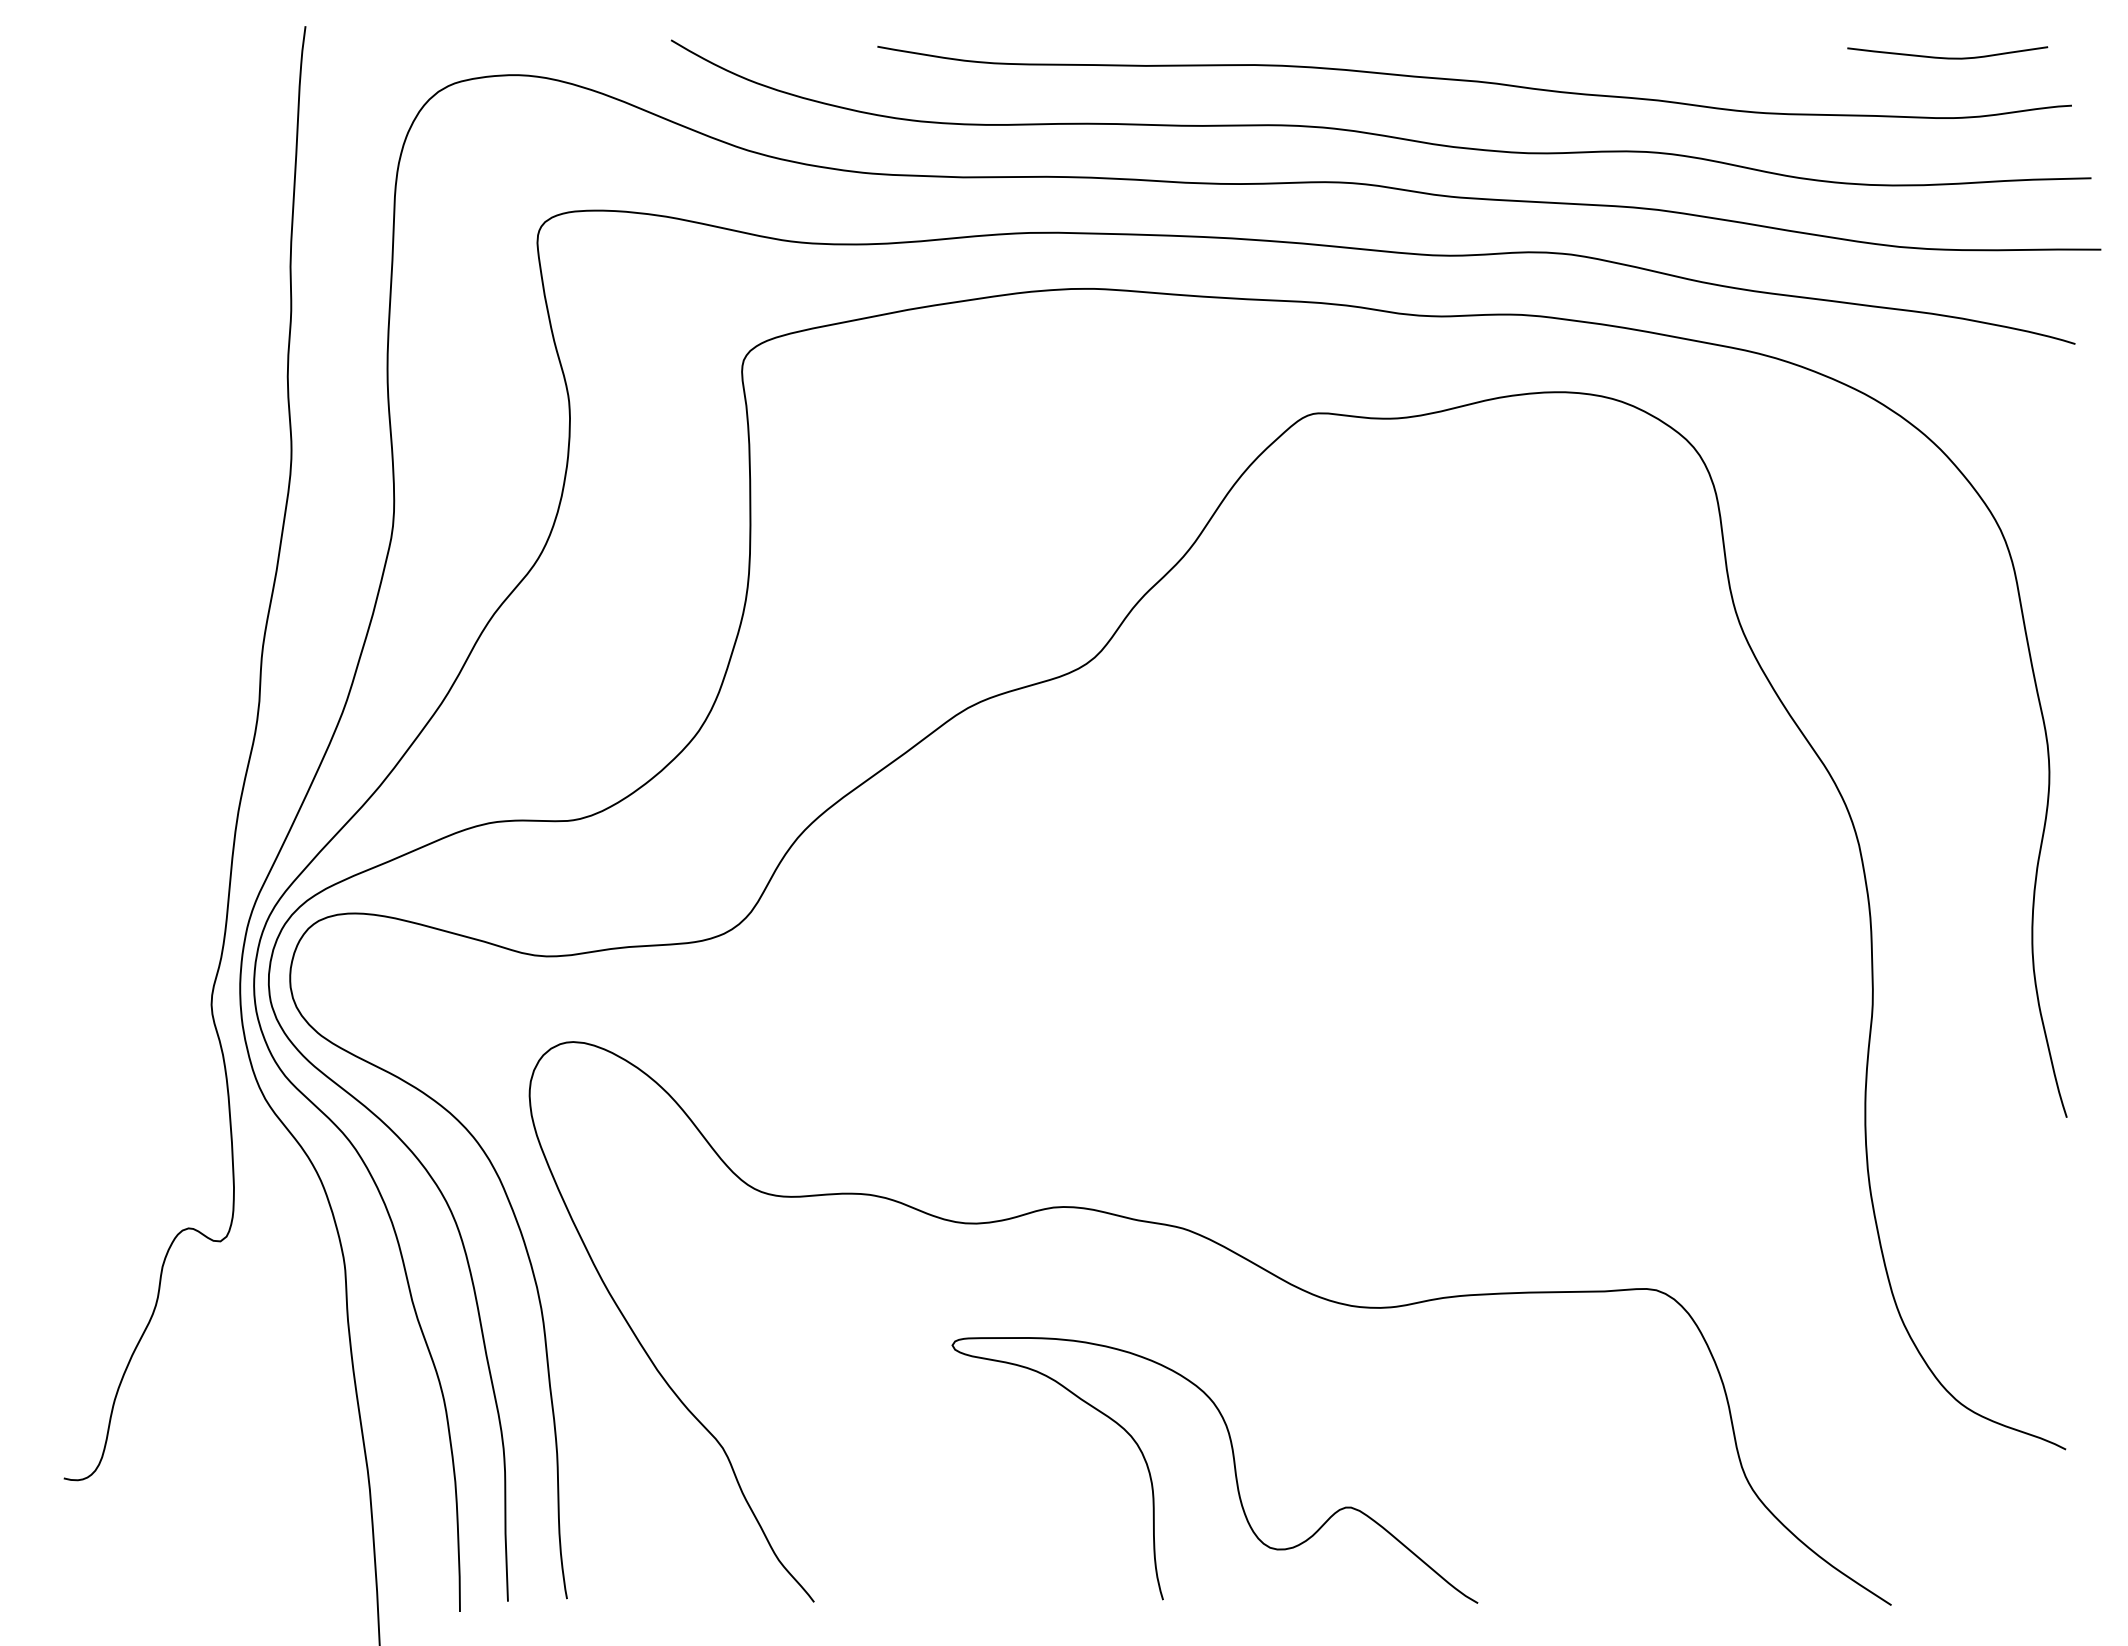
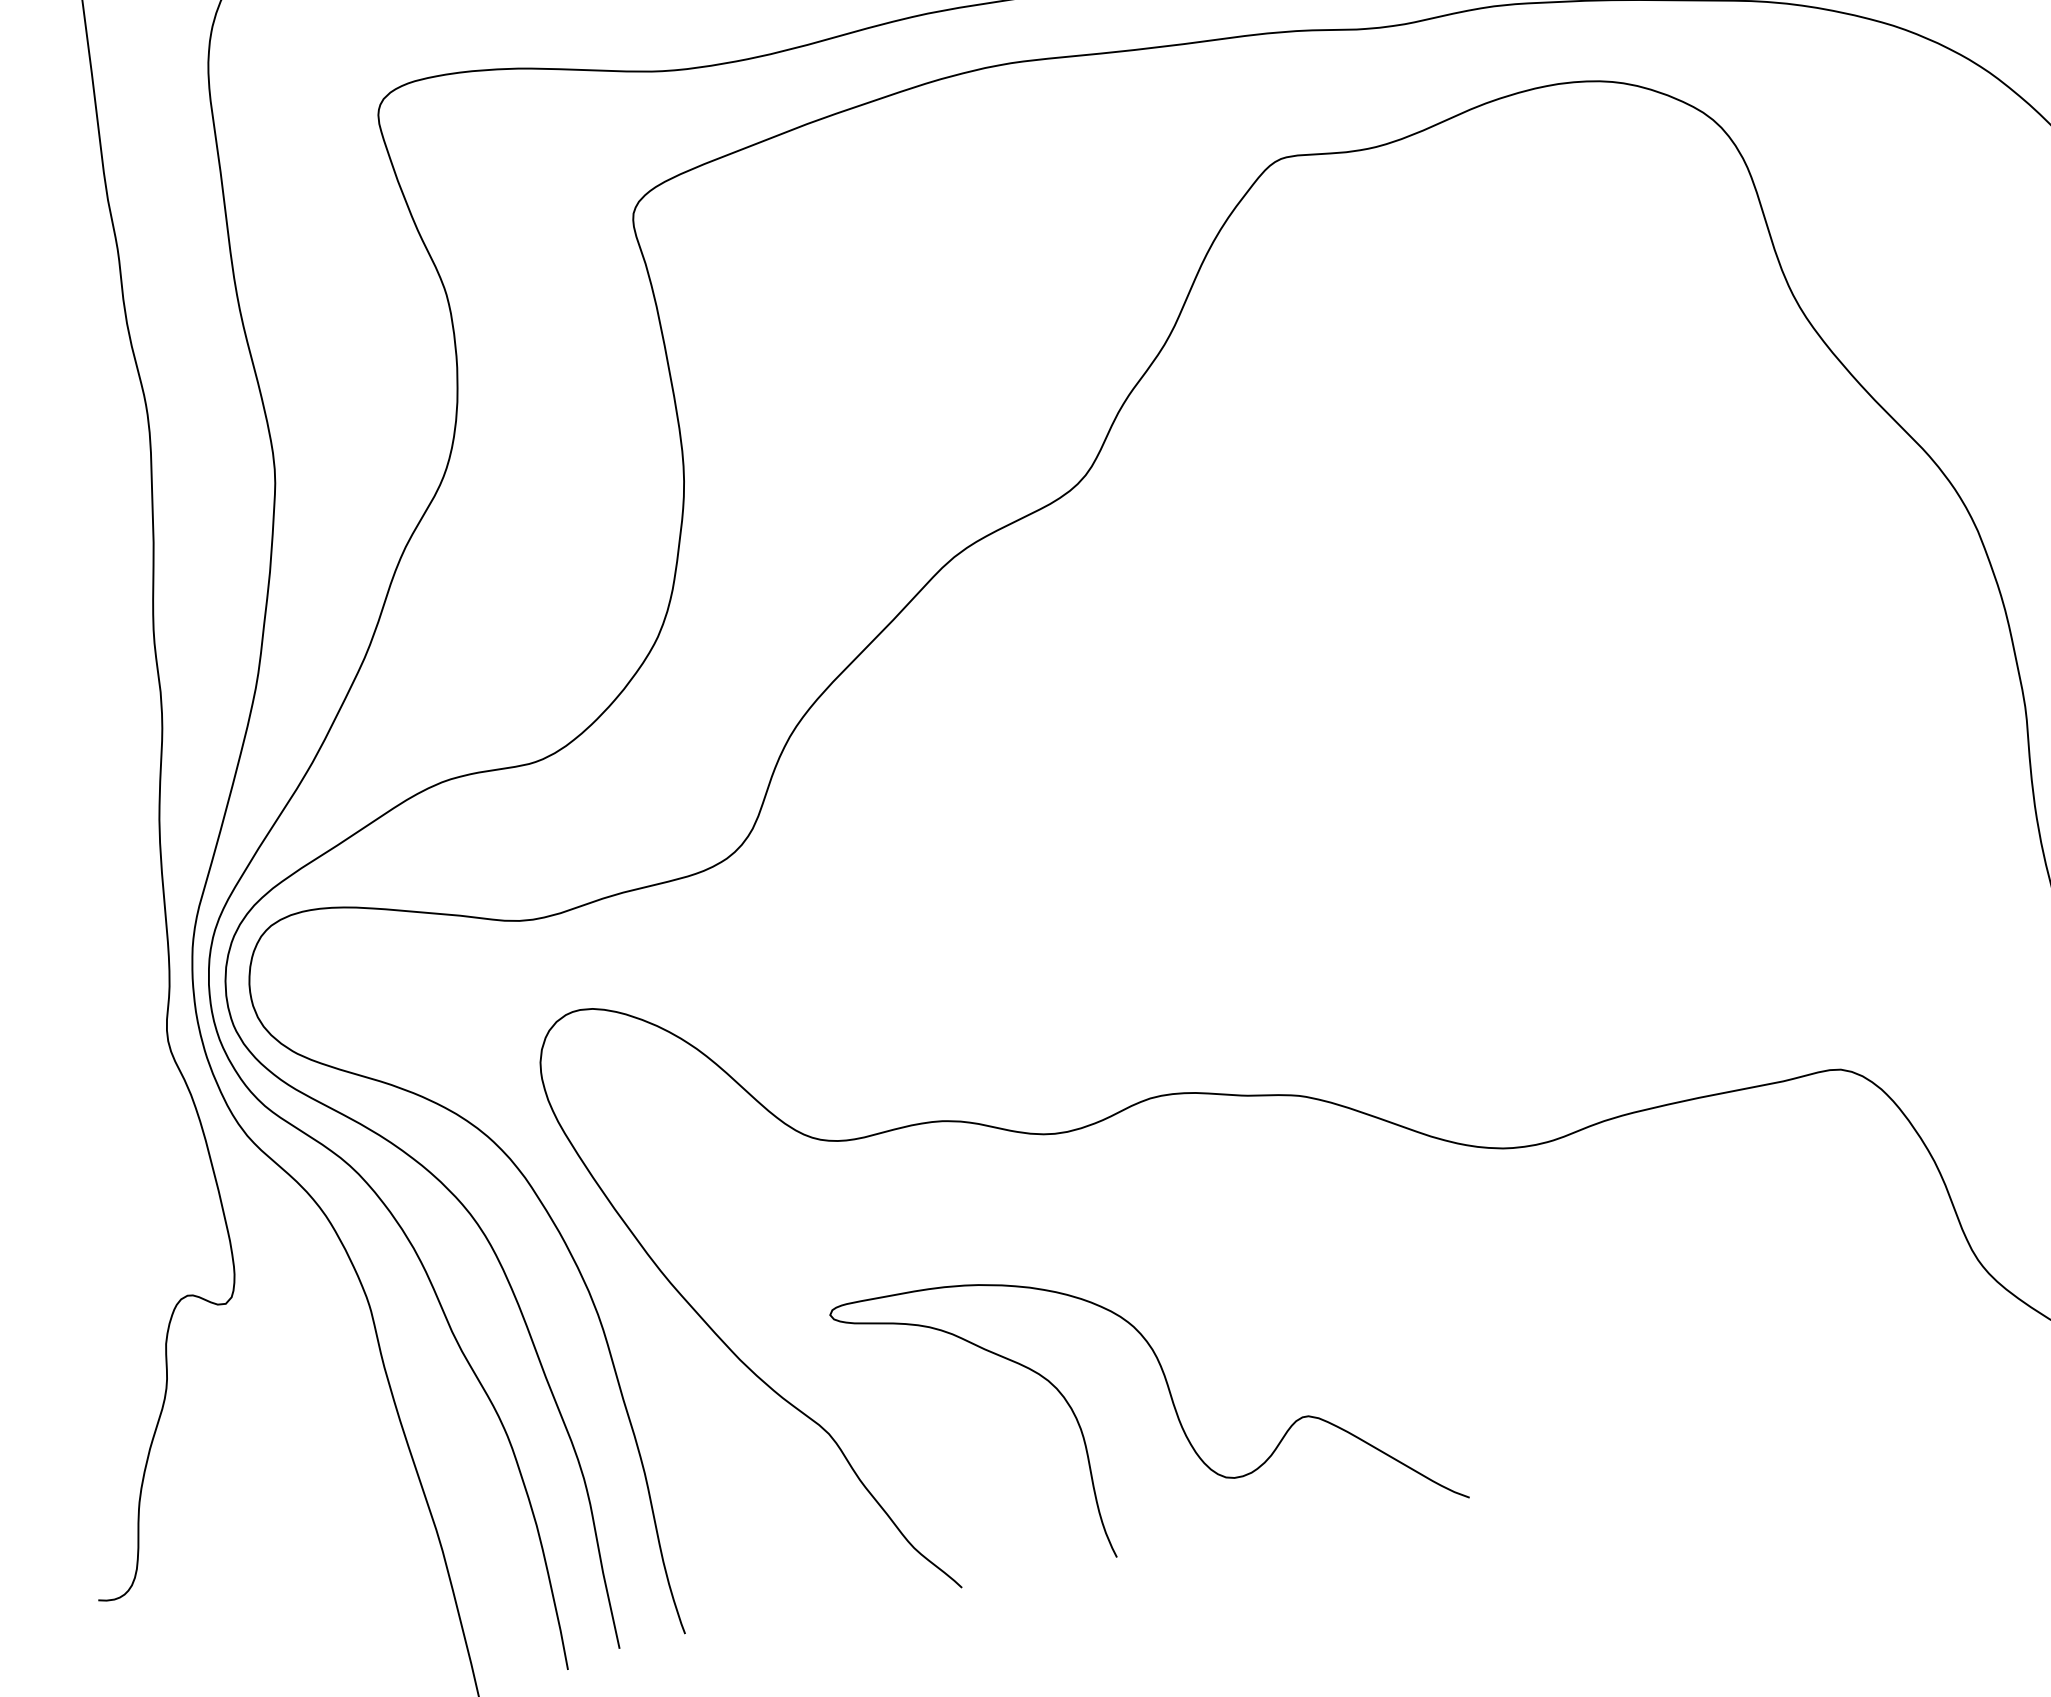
curve: (1233, 1465) -> (1168, 1392), moved

